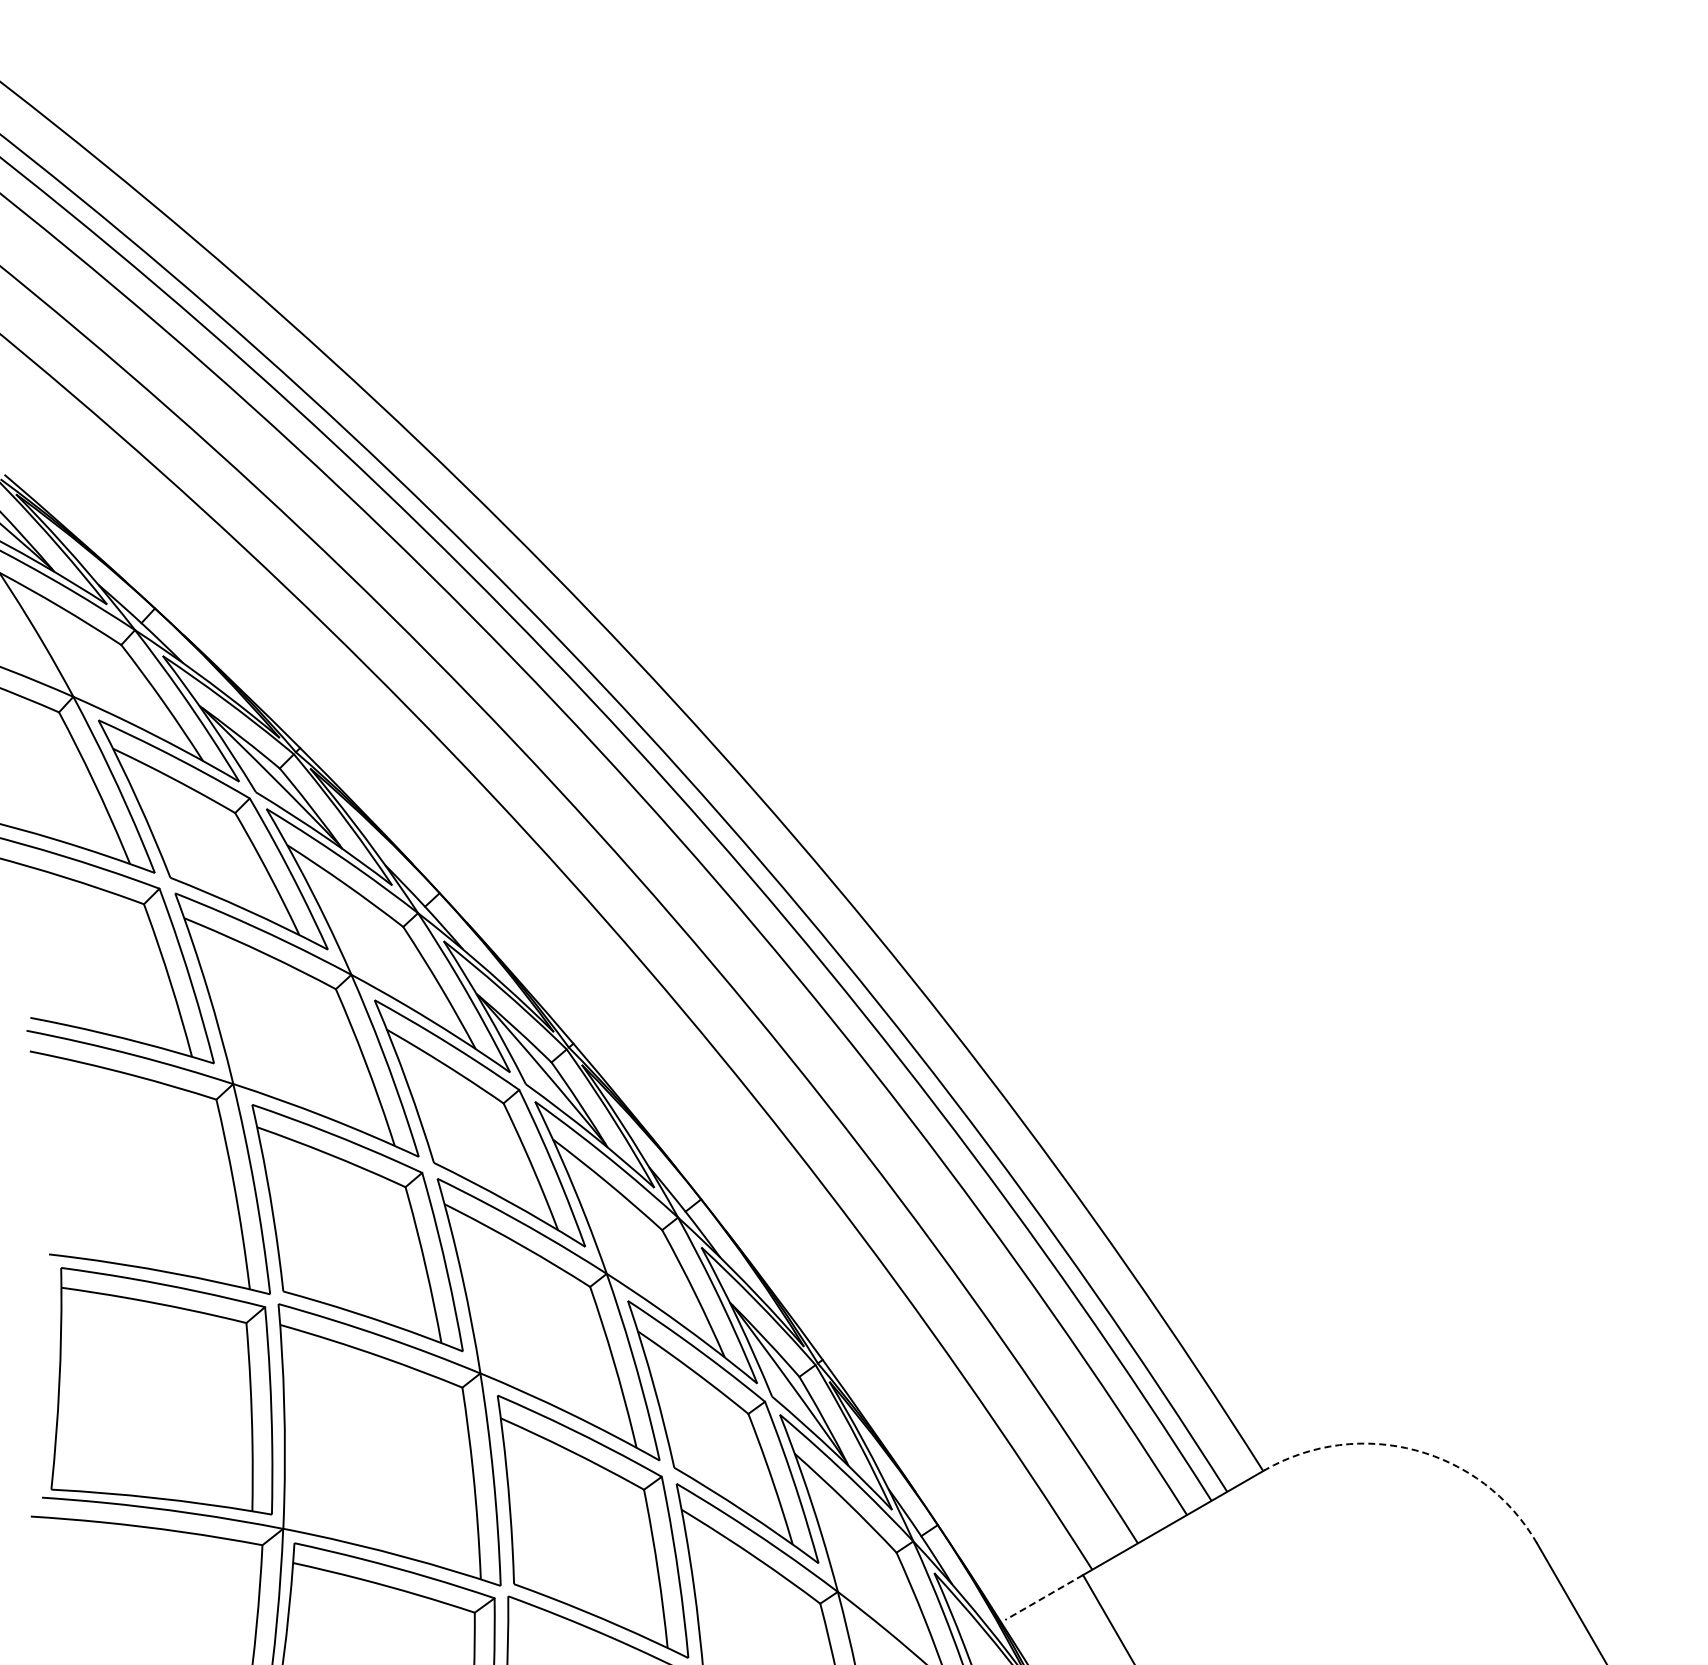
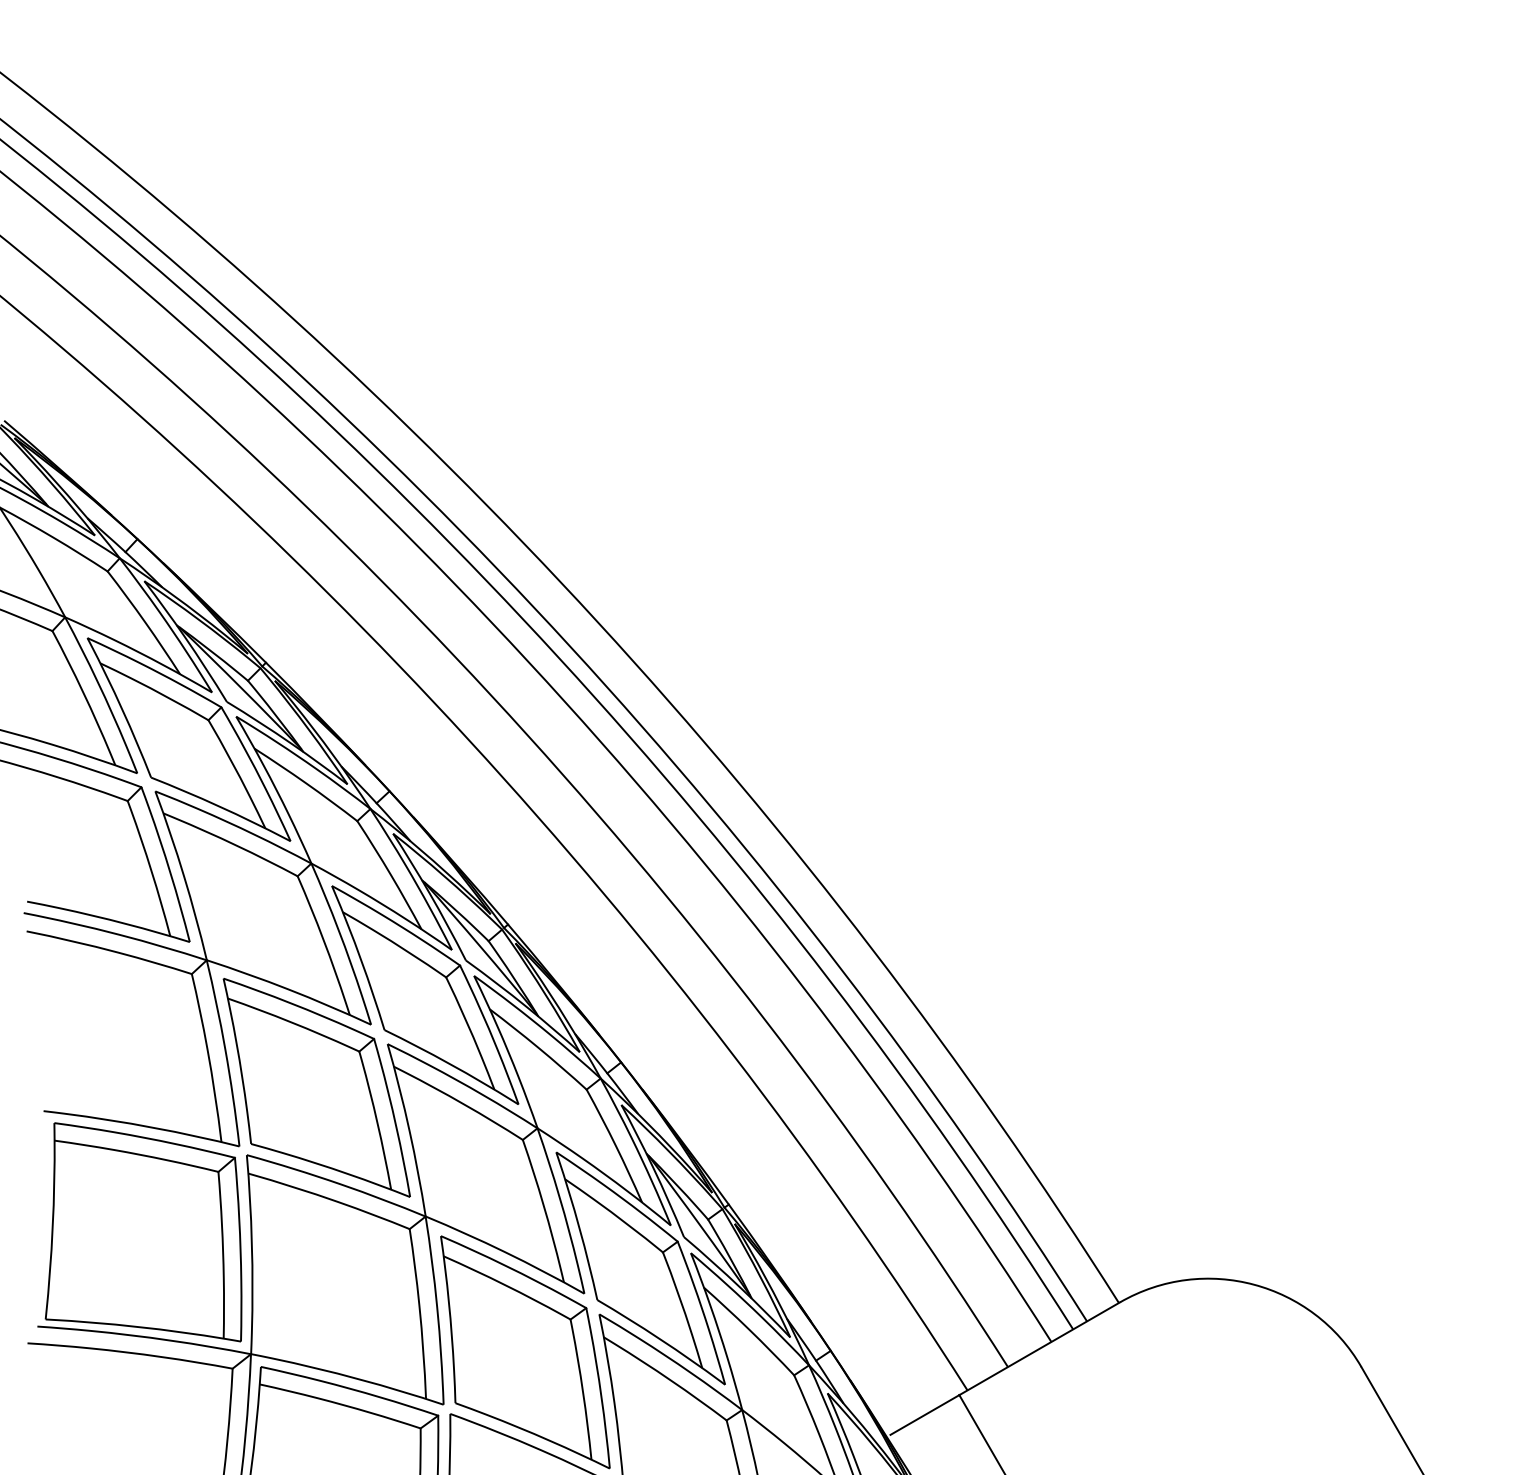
arc: (1415, 1450) -> (1253, 1284), dashed -> solid
line: (1044, 1597) -> (925, 1414), dashed -> solid

